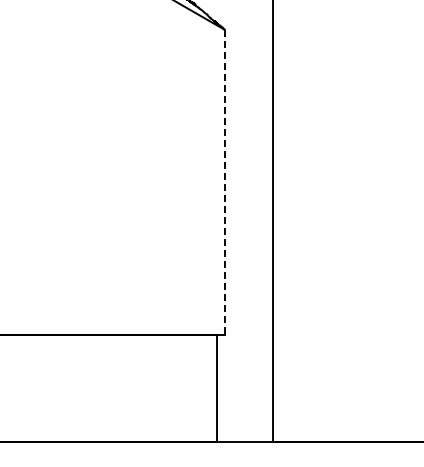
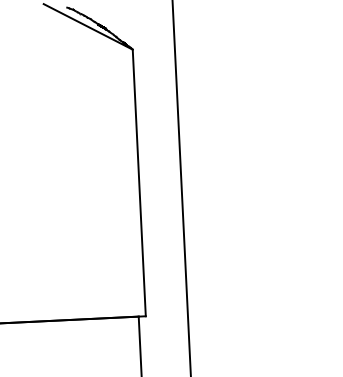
line: (224, 182) -> (139, 183), dashed -> solid

